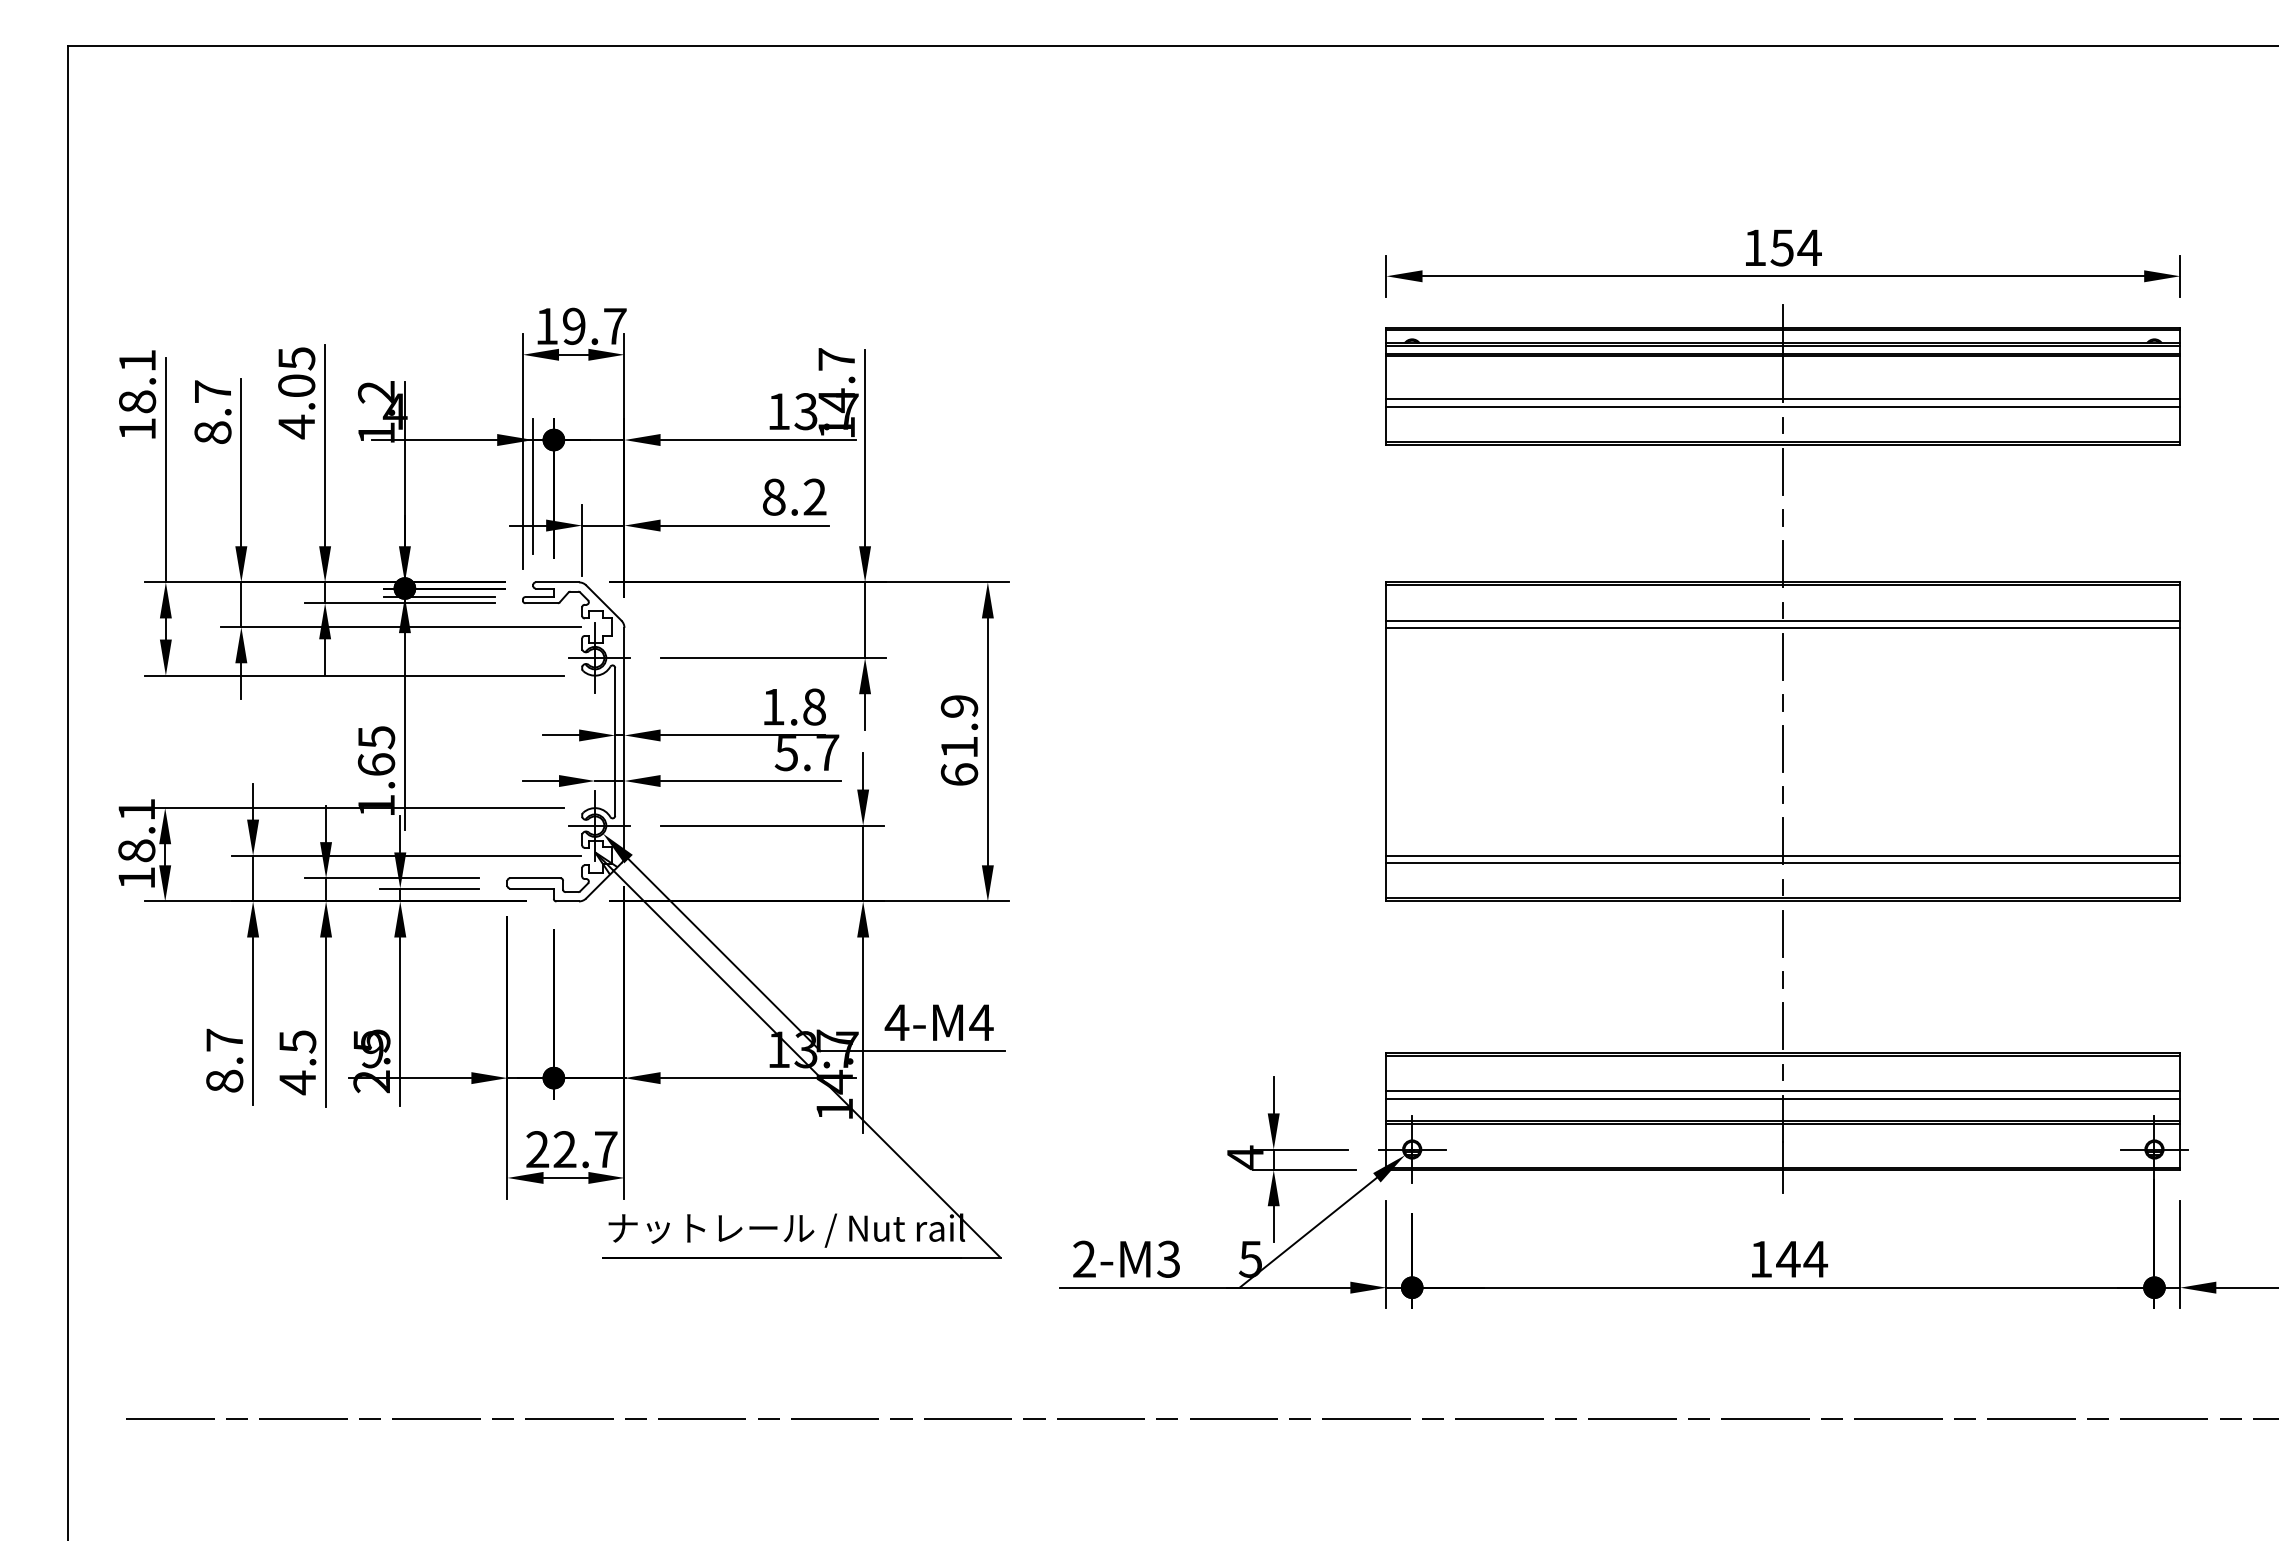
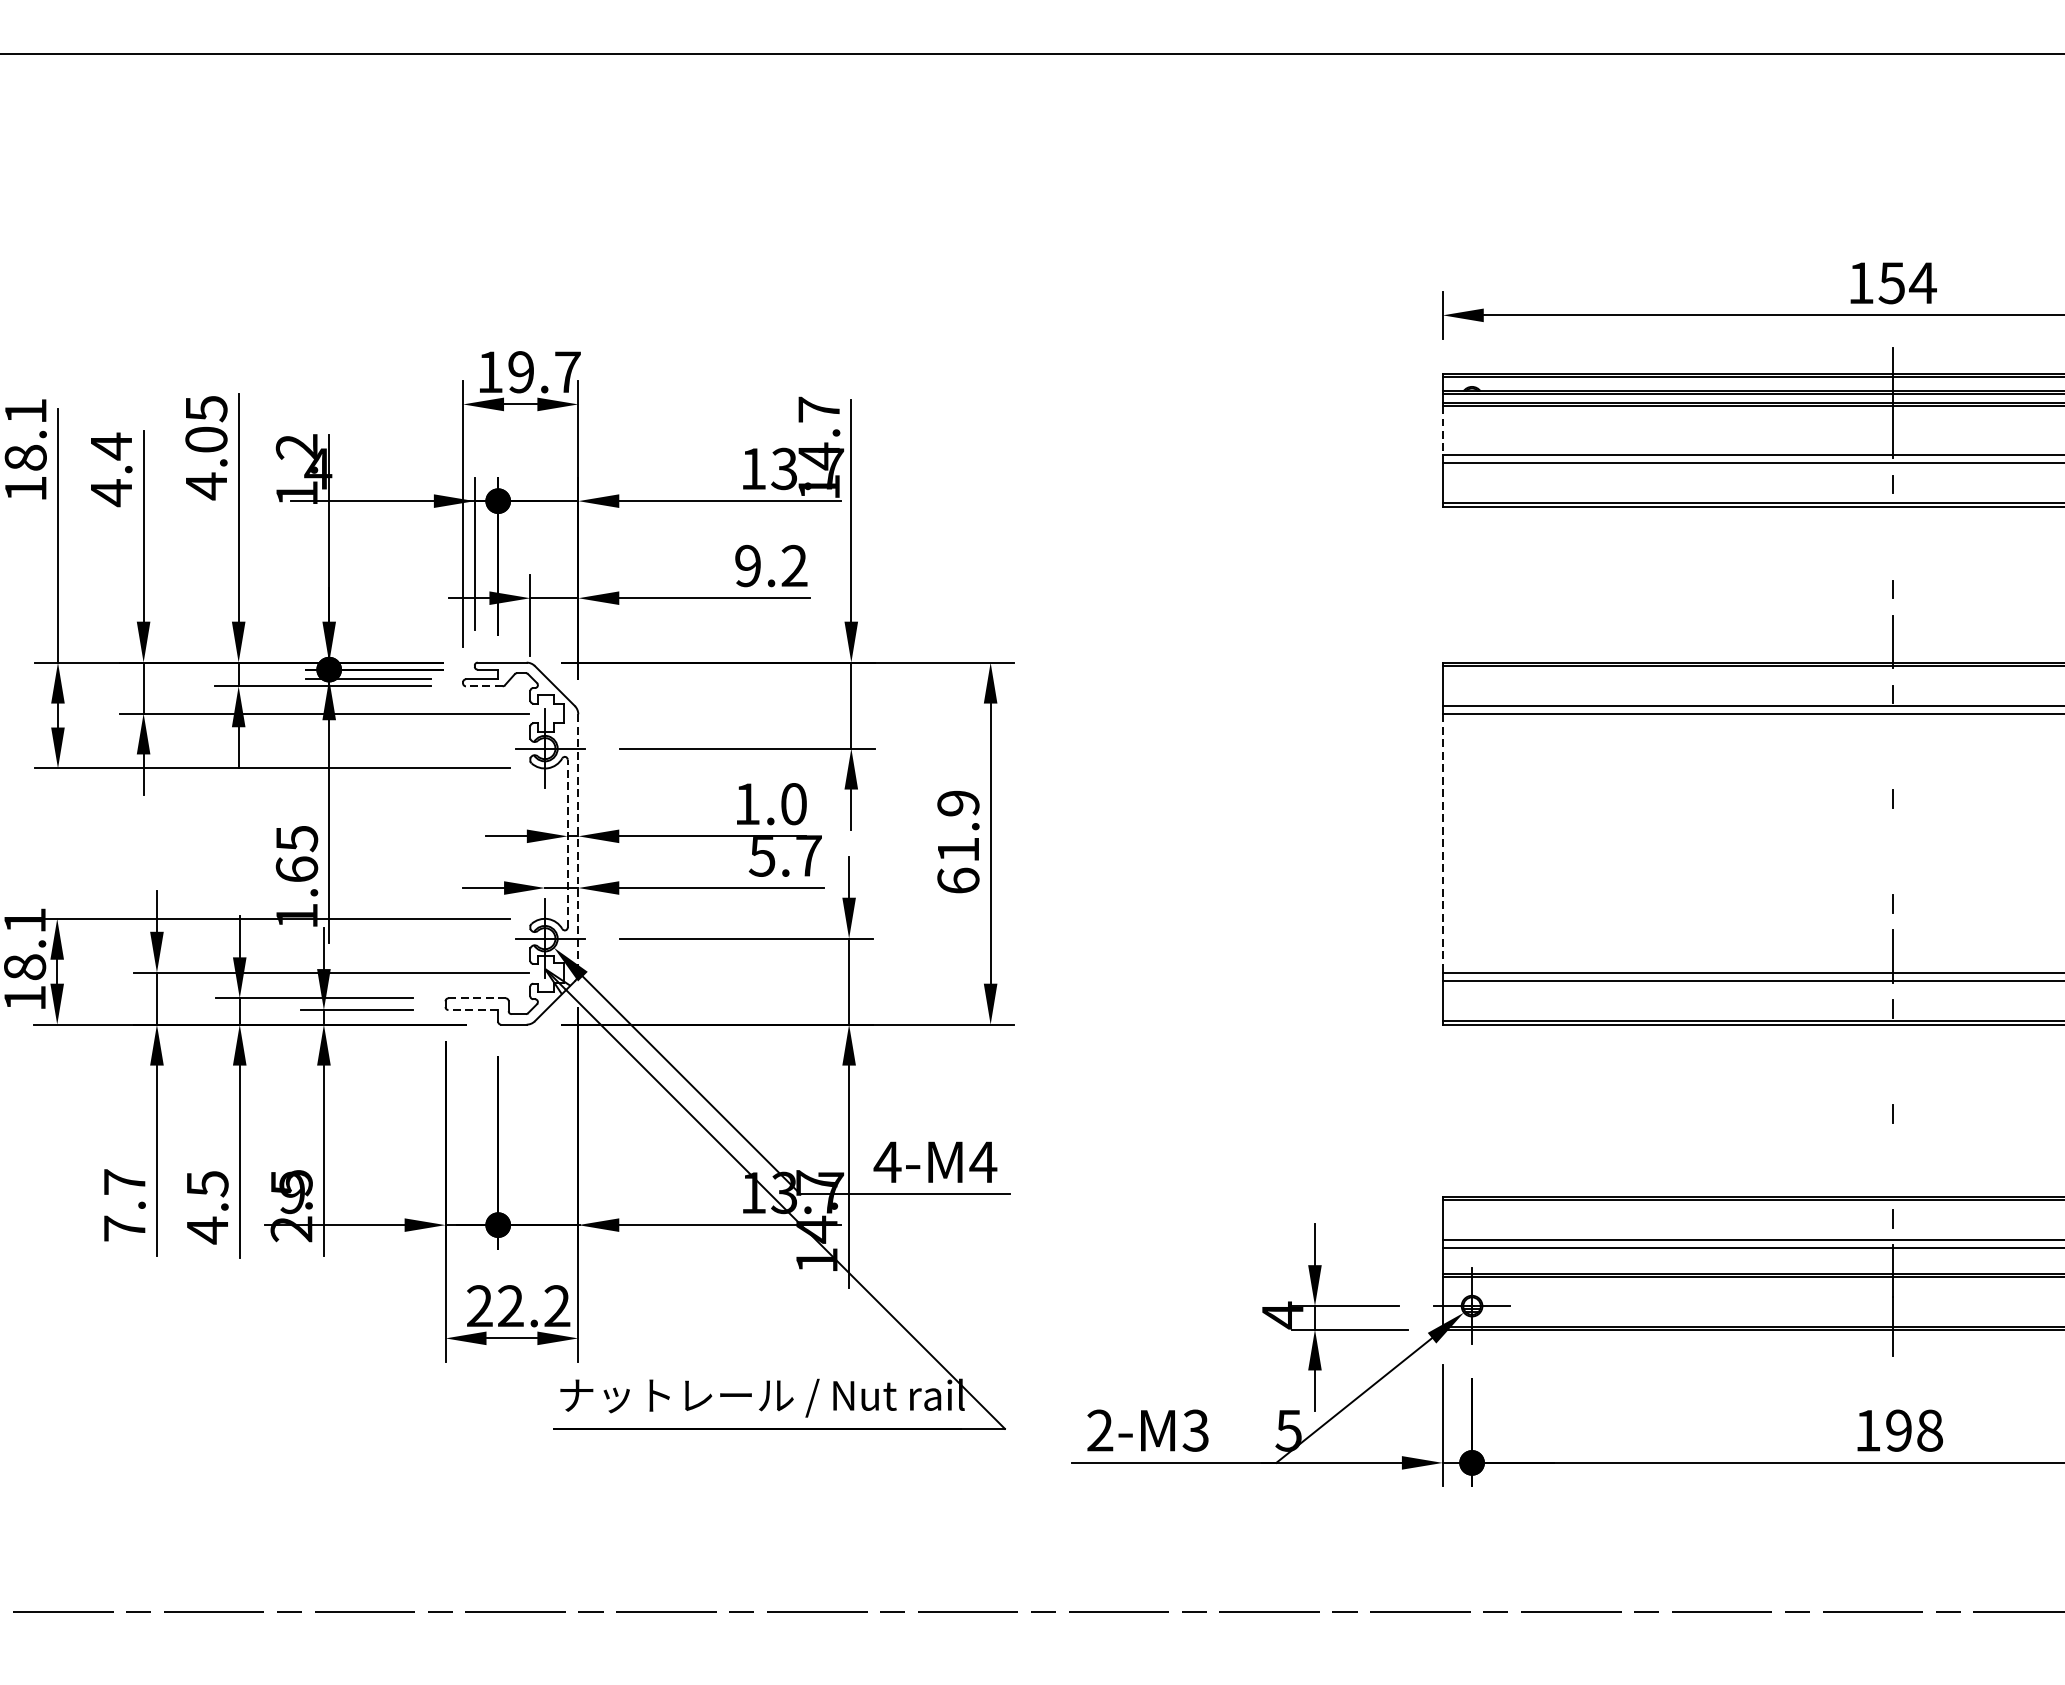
line: (1386, 377) -> (1442, 430), solid -> dashed
text: (212, 412) -> (110, 469), 8.7 -> 4.4
line: (1783, 471) -> (1893, 536), removed
text: (773, 496) -> (747, 565), 8.2 -> 9.2
line: (541, 603) -> (484, 686), solid -> dashed
line: (1783, 656) -> (1893, 746), removed
text: (814, 706) -> (793, 803), 1.8 -> 1.0
line: (615, 741) -> (568, 843), solid -> dashed
line: (624, 742) -> (578, 844), solid -> dashed
line: (1386, 742) -> (1442, 844), solid -> dashed
line: (1783, 748) -> (1893, 851), removed
line: (535, 878) -> (477, 998), solid -> dashed
line: (531, 888) -> (472, 1009), solid -> dashed
line: (1783, 933) -> (1893, 1061), removed
line: (1783, 1026) -> (1893, 1166), removed
text: (224, 1080) -> (124, 1227), 8.7 -> 7.7
text: (605, 1149) -> (556, 1306), 22.7 -> 22.2
text: (1802, 1258) -> (1914, 1429), 144 -> 198

